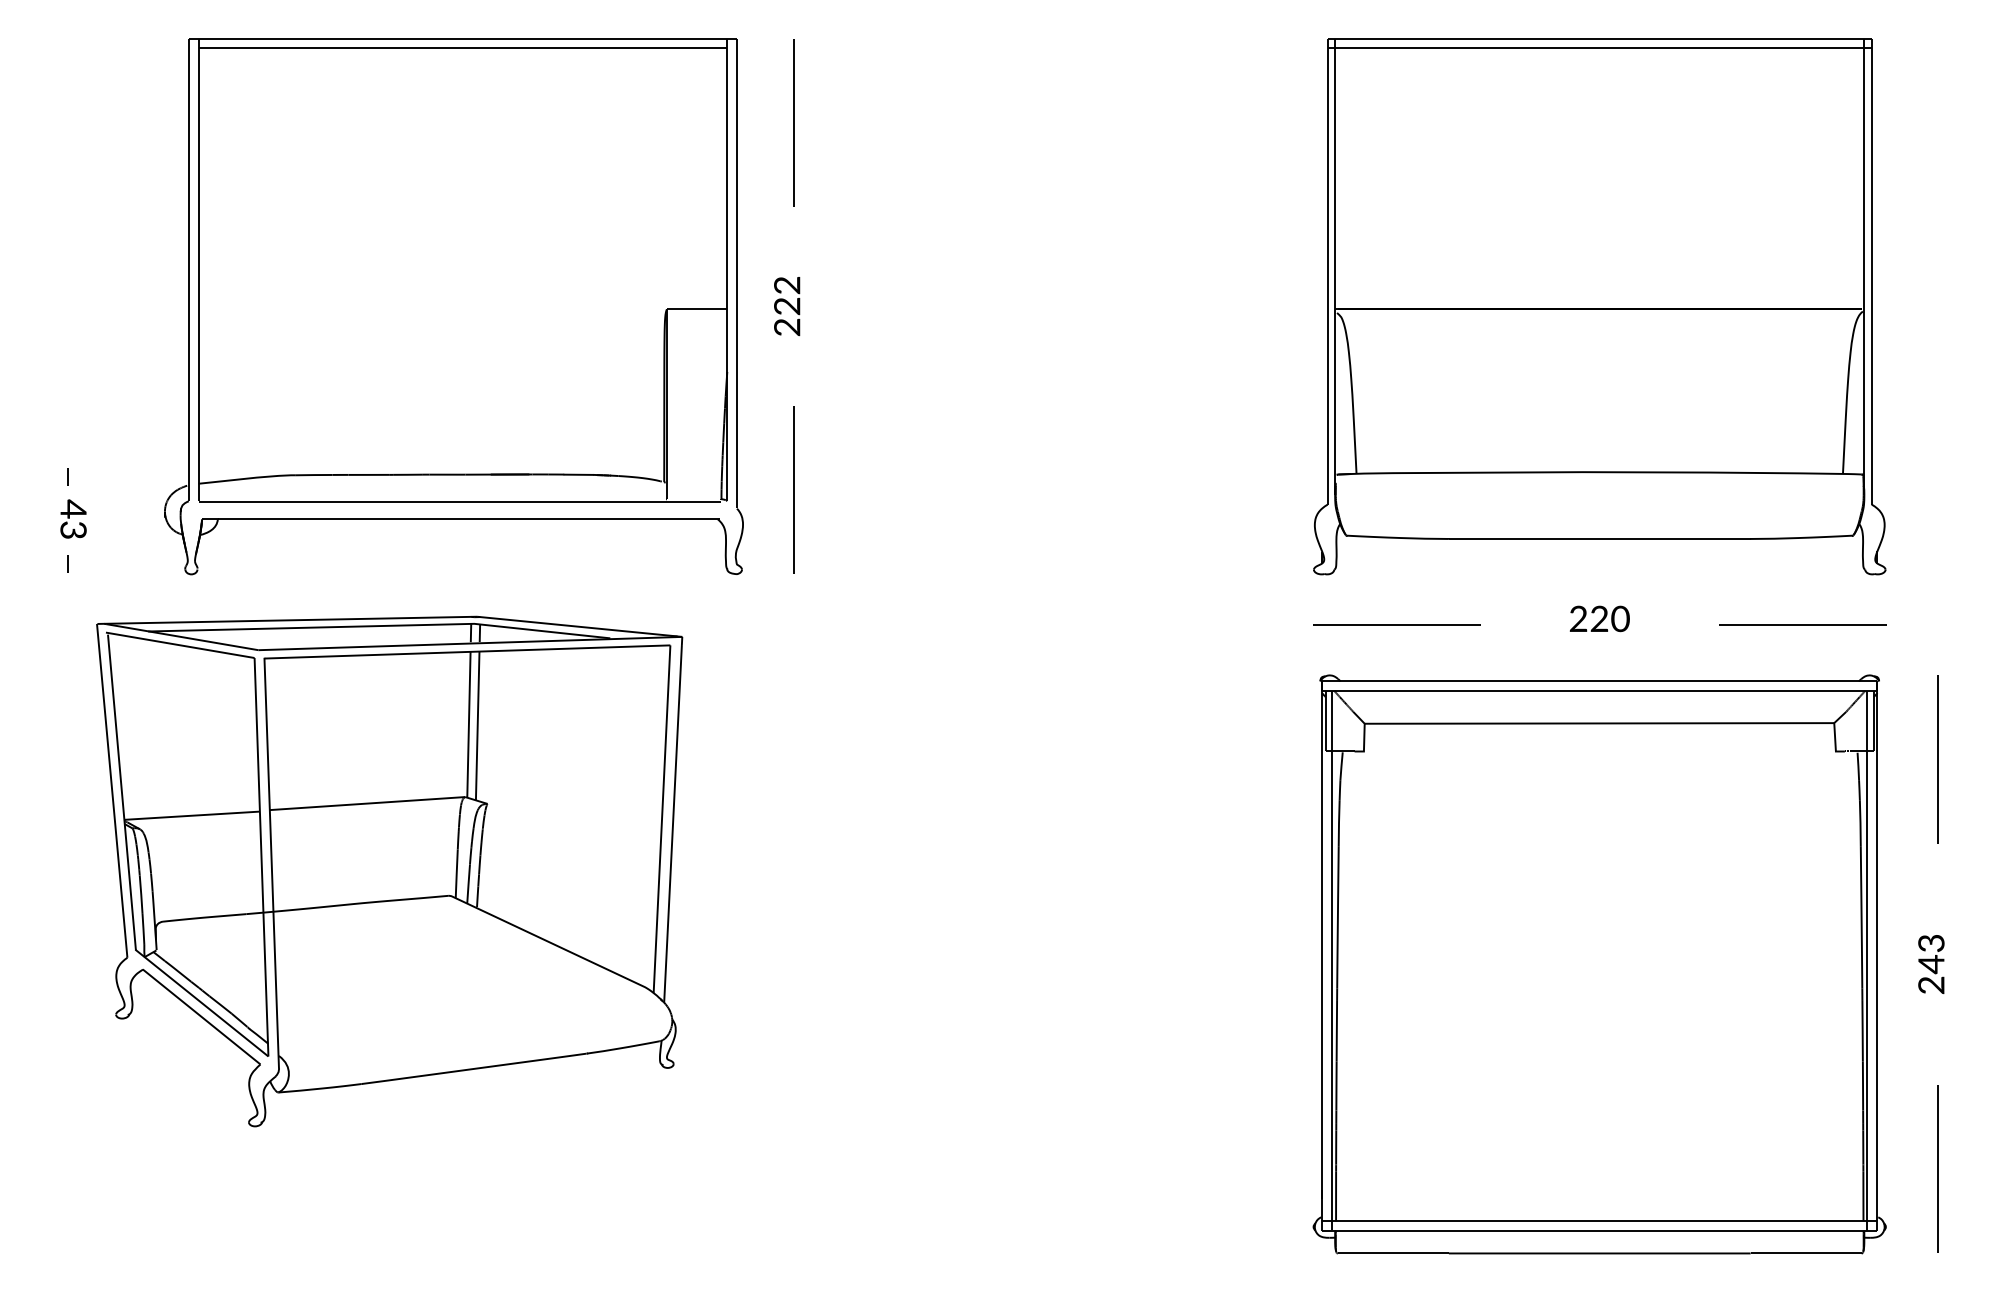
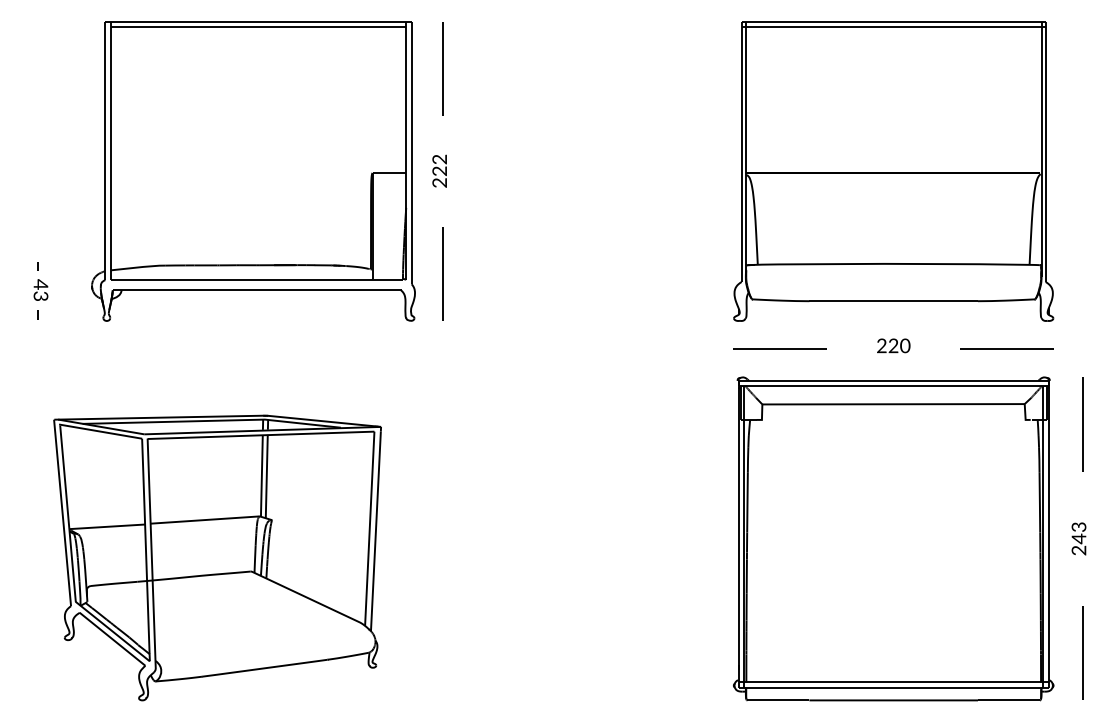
part: (389, 870) -> (217, 557), moved

